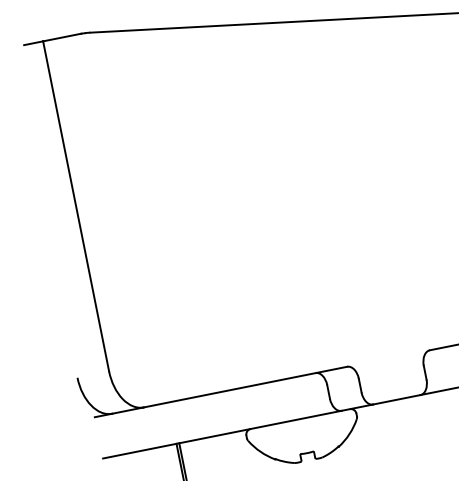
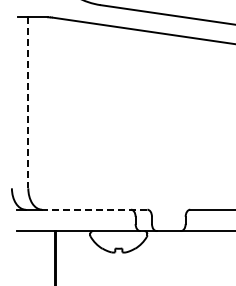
line: (76, 205) -> (28, 102), solid -> dashed
line: (245, 386) -> (94, 209), solid -> dashed

